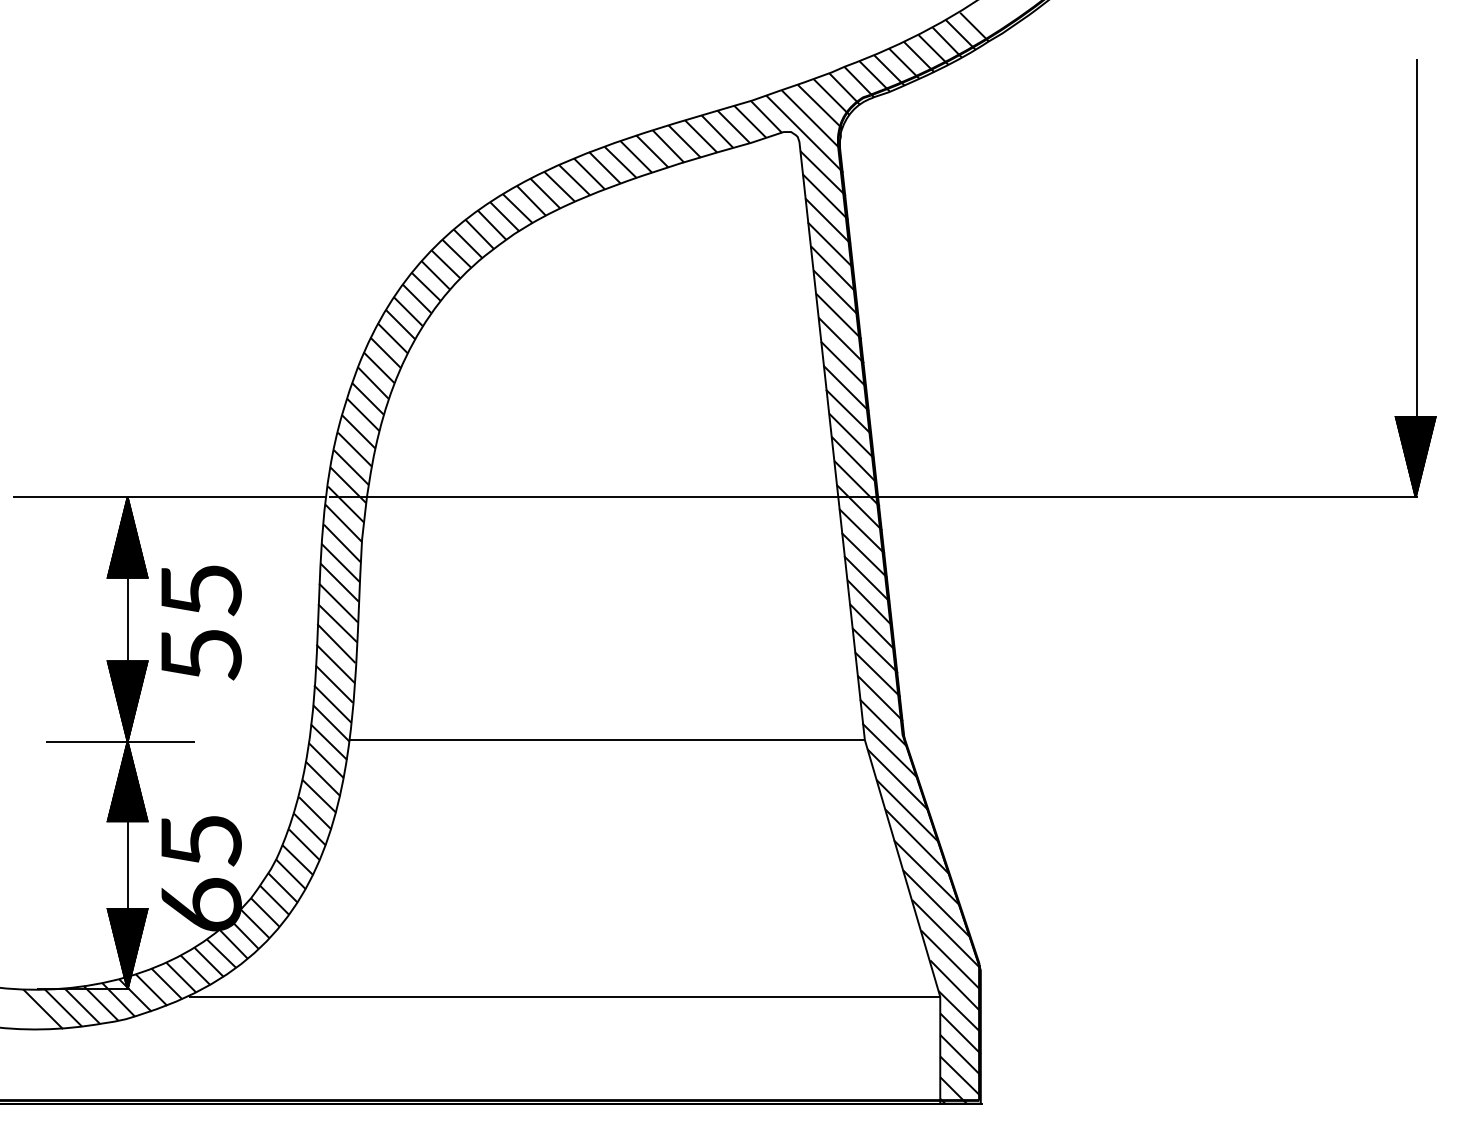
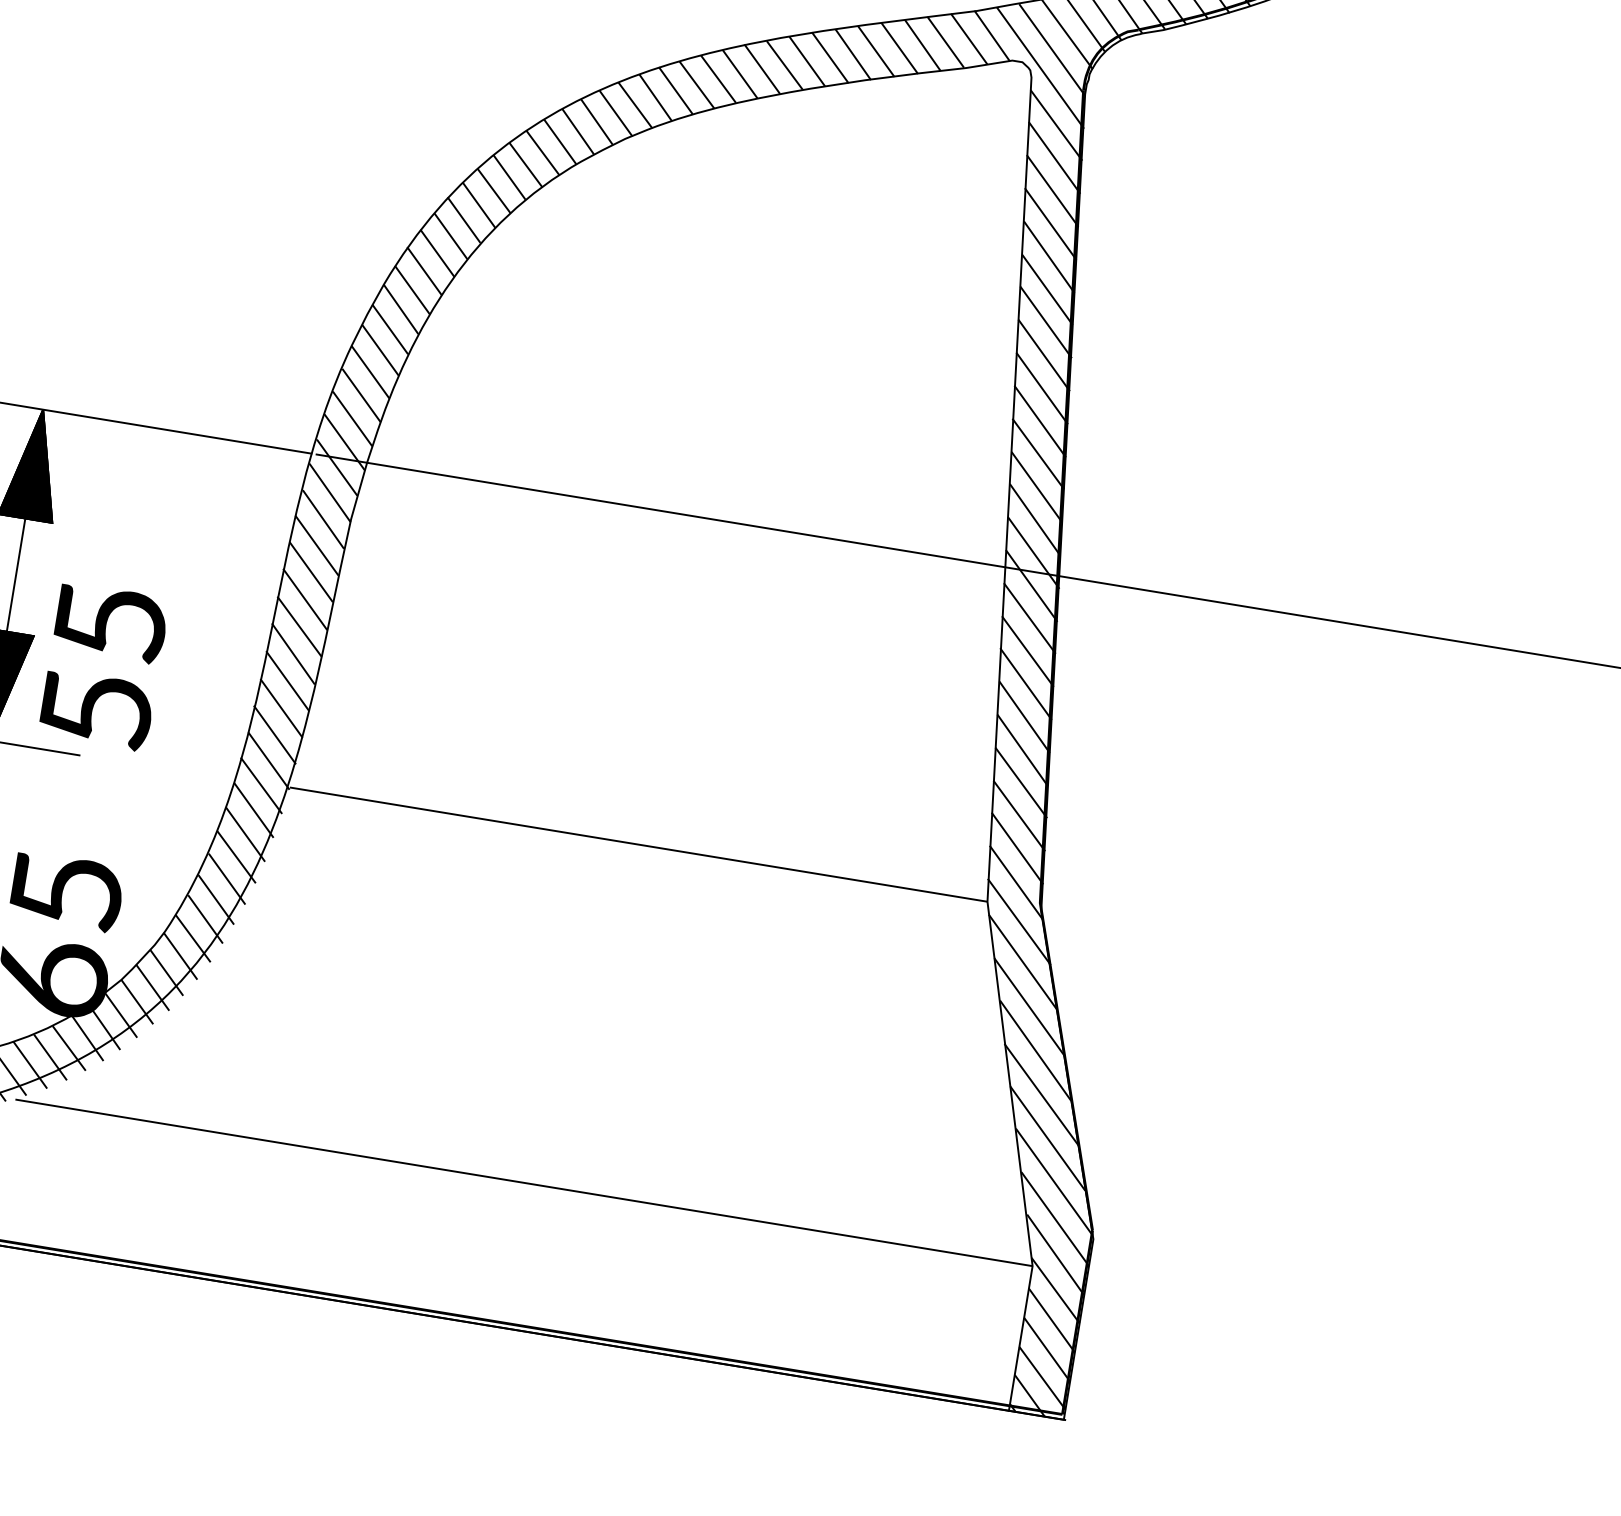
text: (201, 622) -> (103, 665), moved

